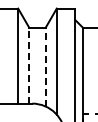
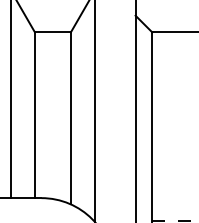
line: (29, 65) -> (35, 114), dashed -> solid
line: (45, 66) -> (70, 117), dashed -> solid

